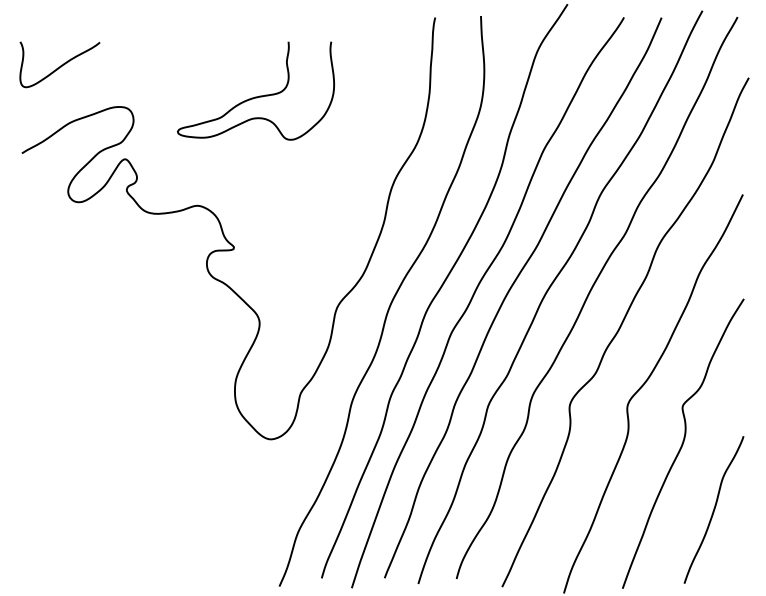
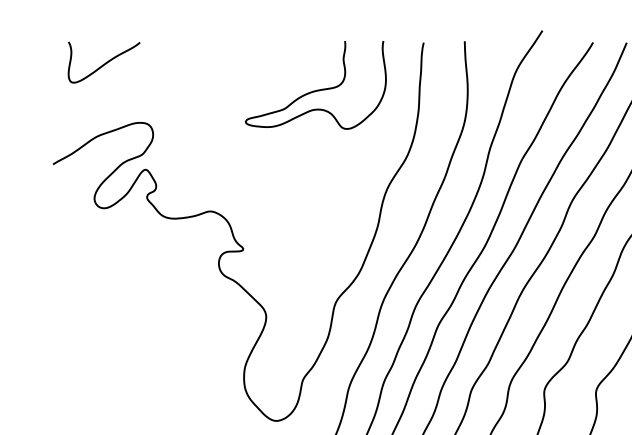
curve: (60, 65) -> (104, 63), moved
curve: (255, 96) -> (315, 90), moved

